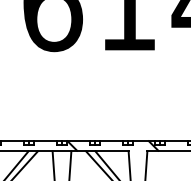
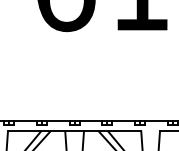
hatch: (113, 145) -> (126, 125), removed

